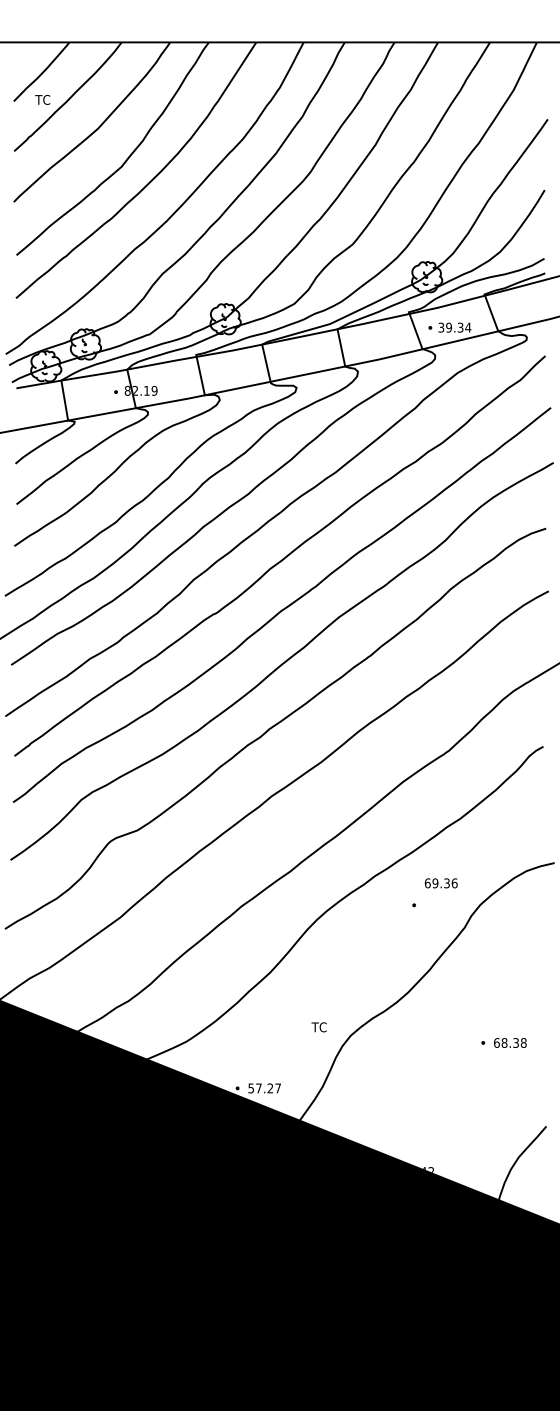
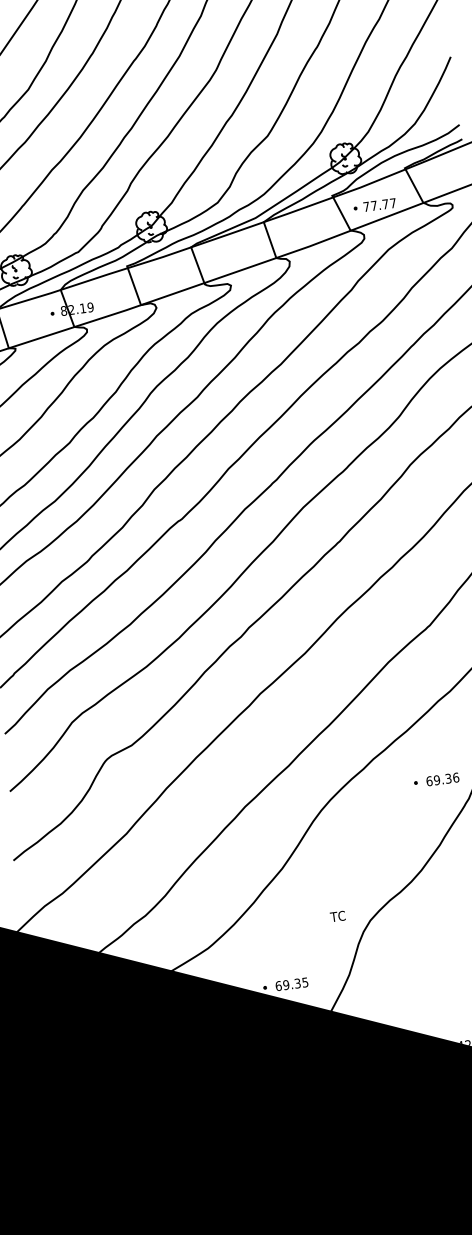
text: (454, 327) -> (379, 204), 39.34 -> 77.77
text: (440, 883) -> (442, 779), moved
text: (264, 1088) -> (291, 984), 57.27 -> 69.35

